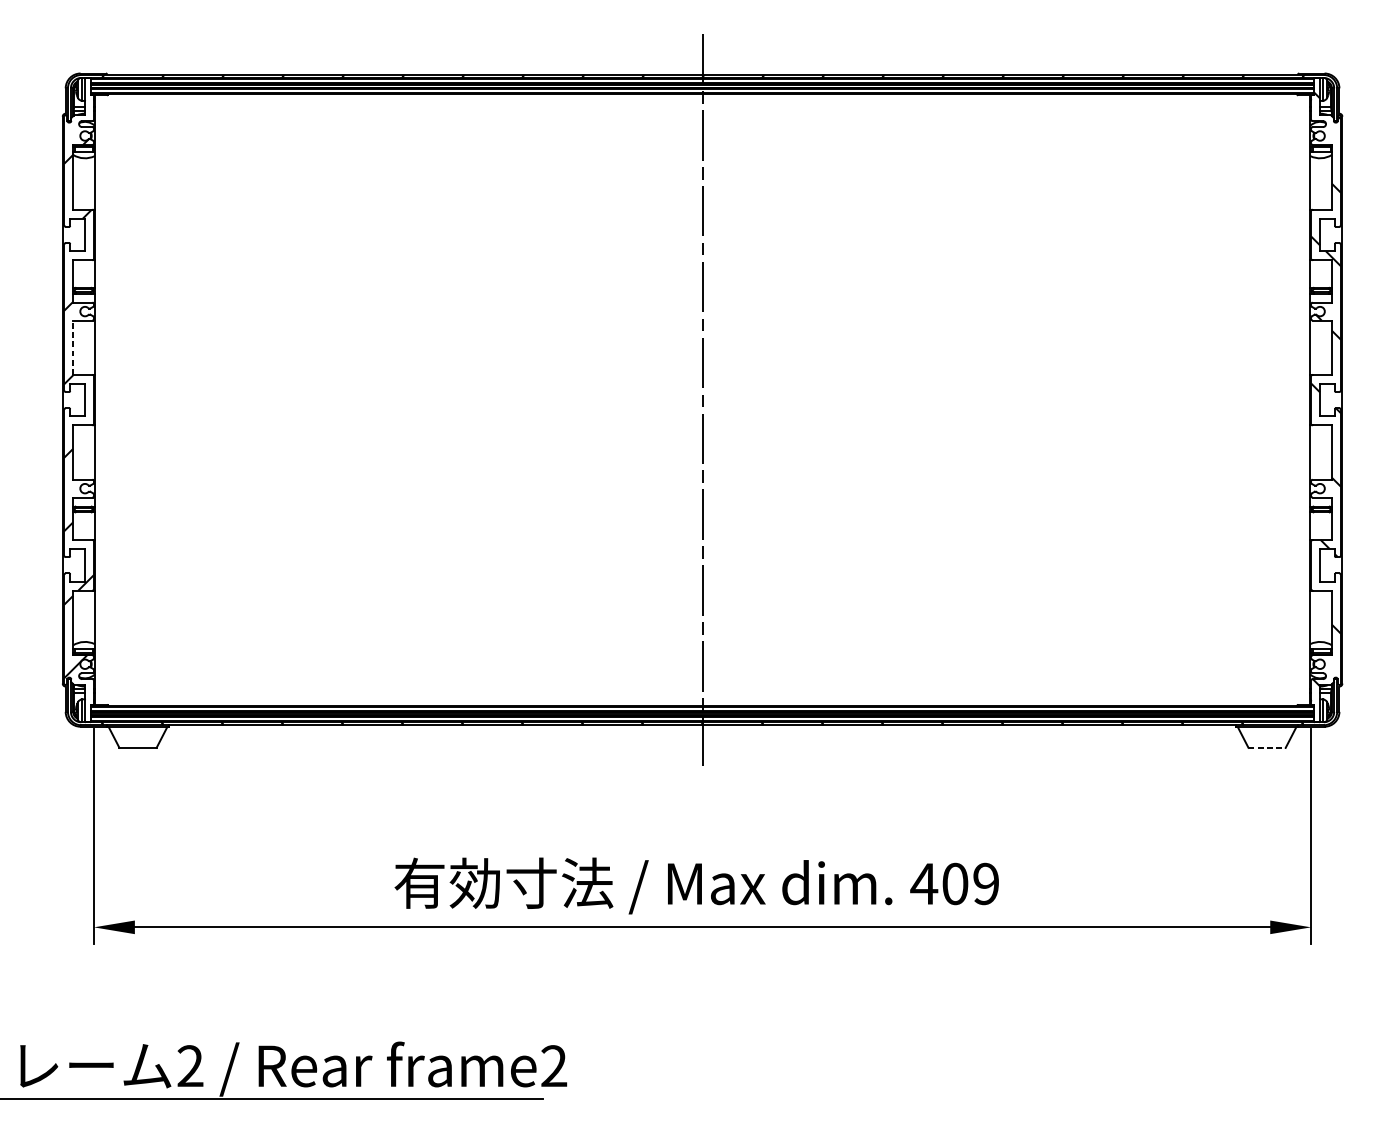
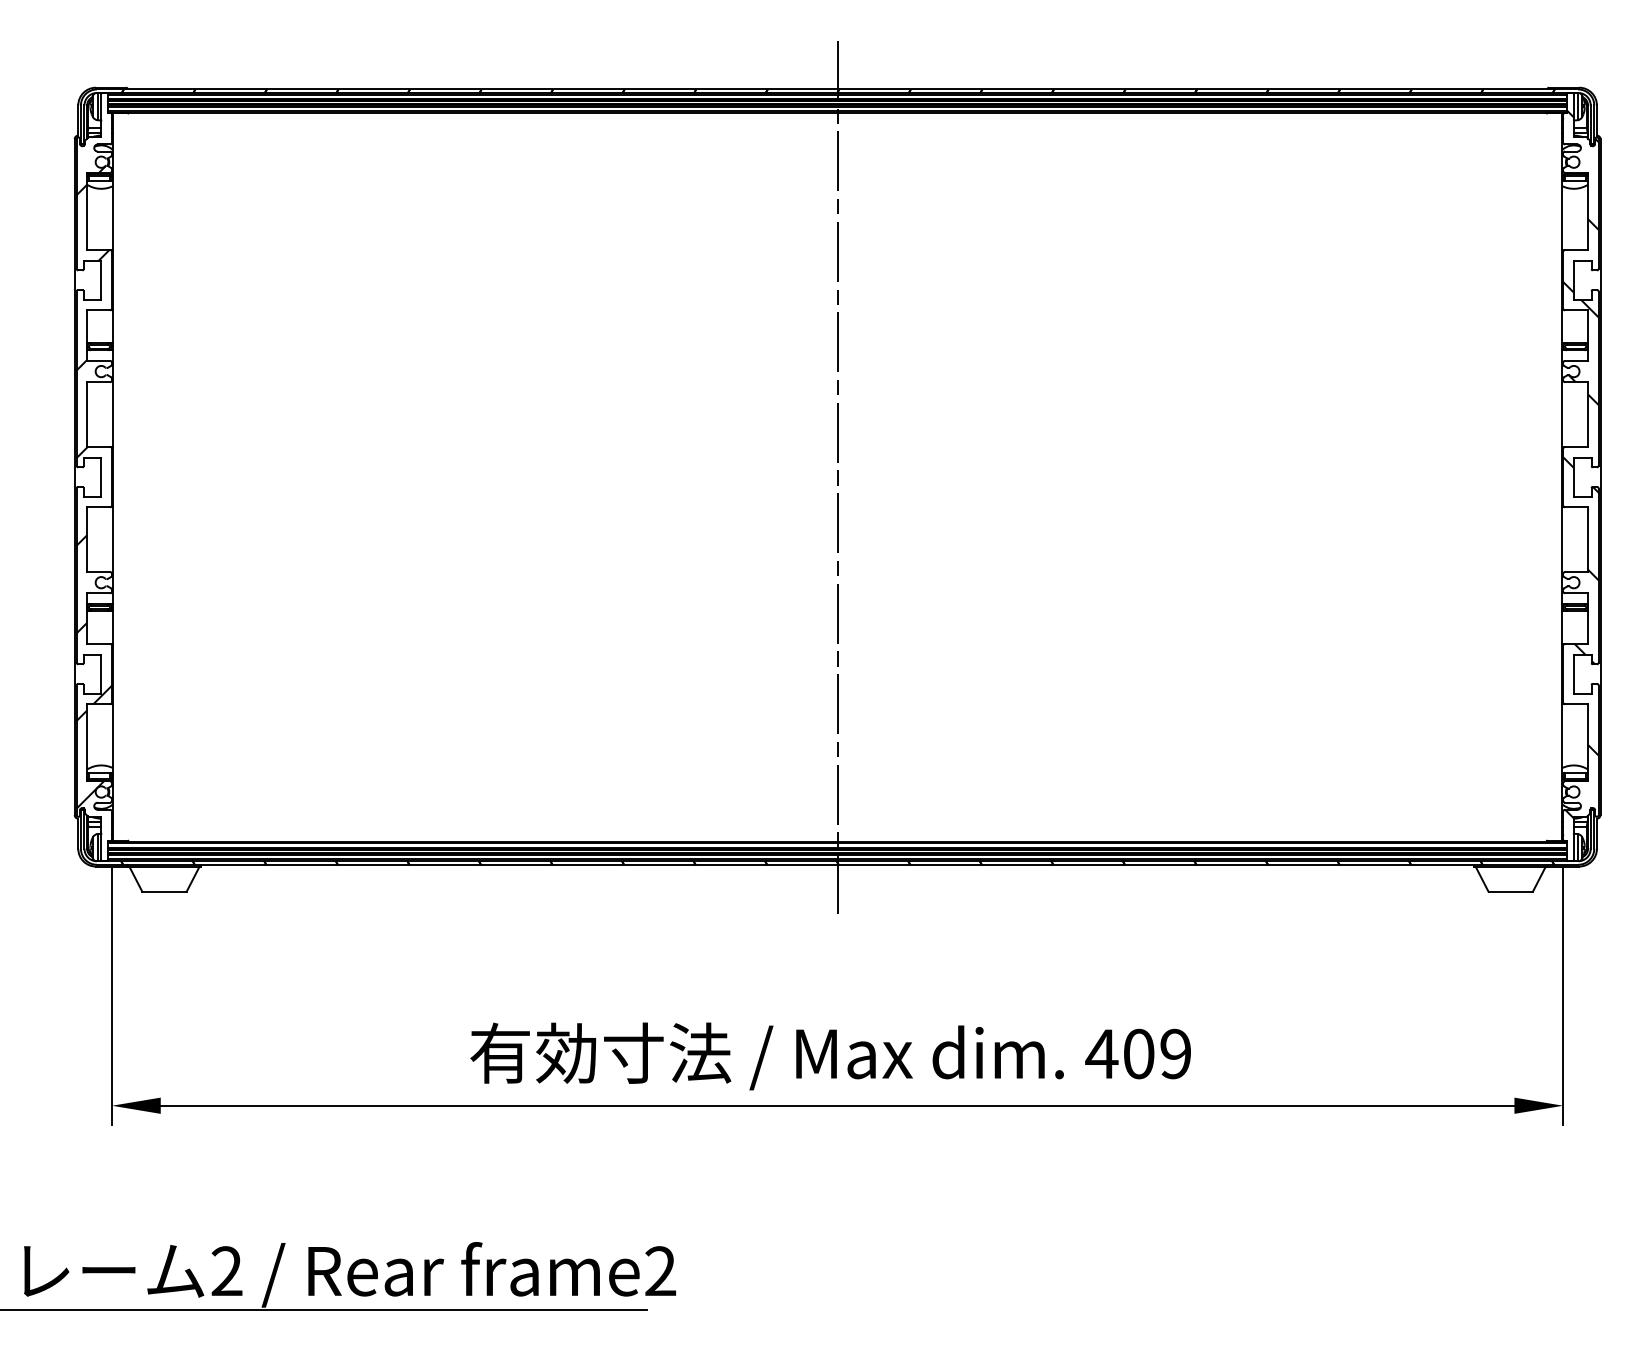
line: (73, 347) -> (87, 414), dashed -> solid
line: (1267, 747) -> (1511, 891), dashed -> solid

